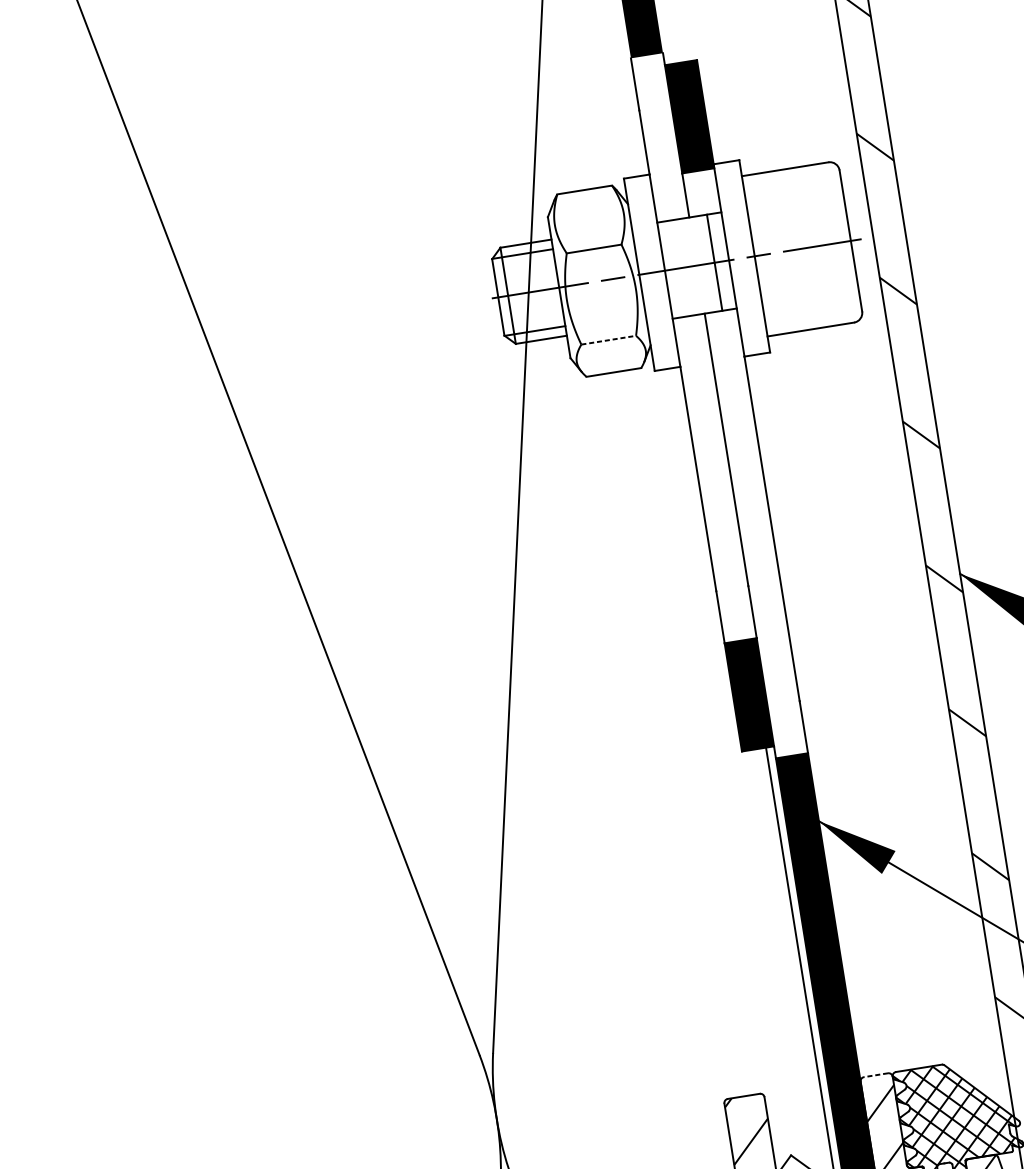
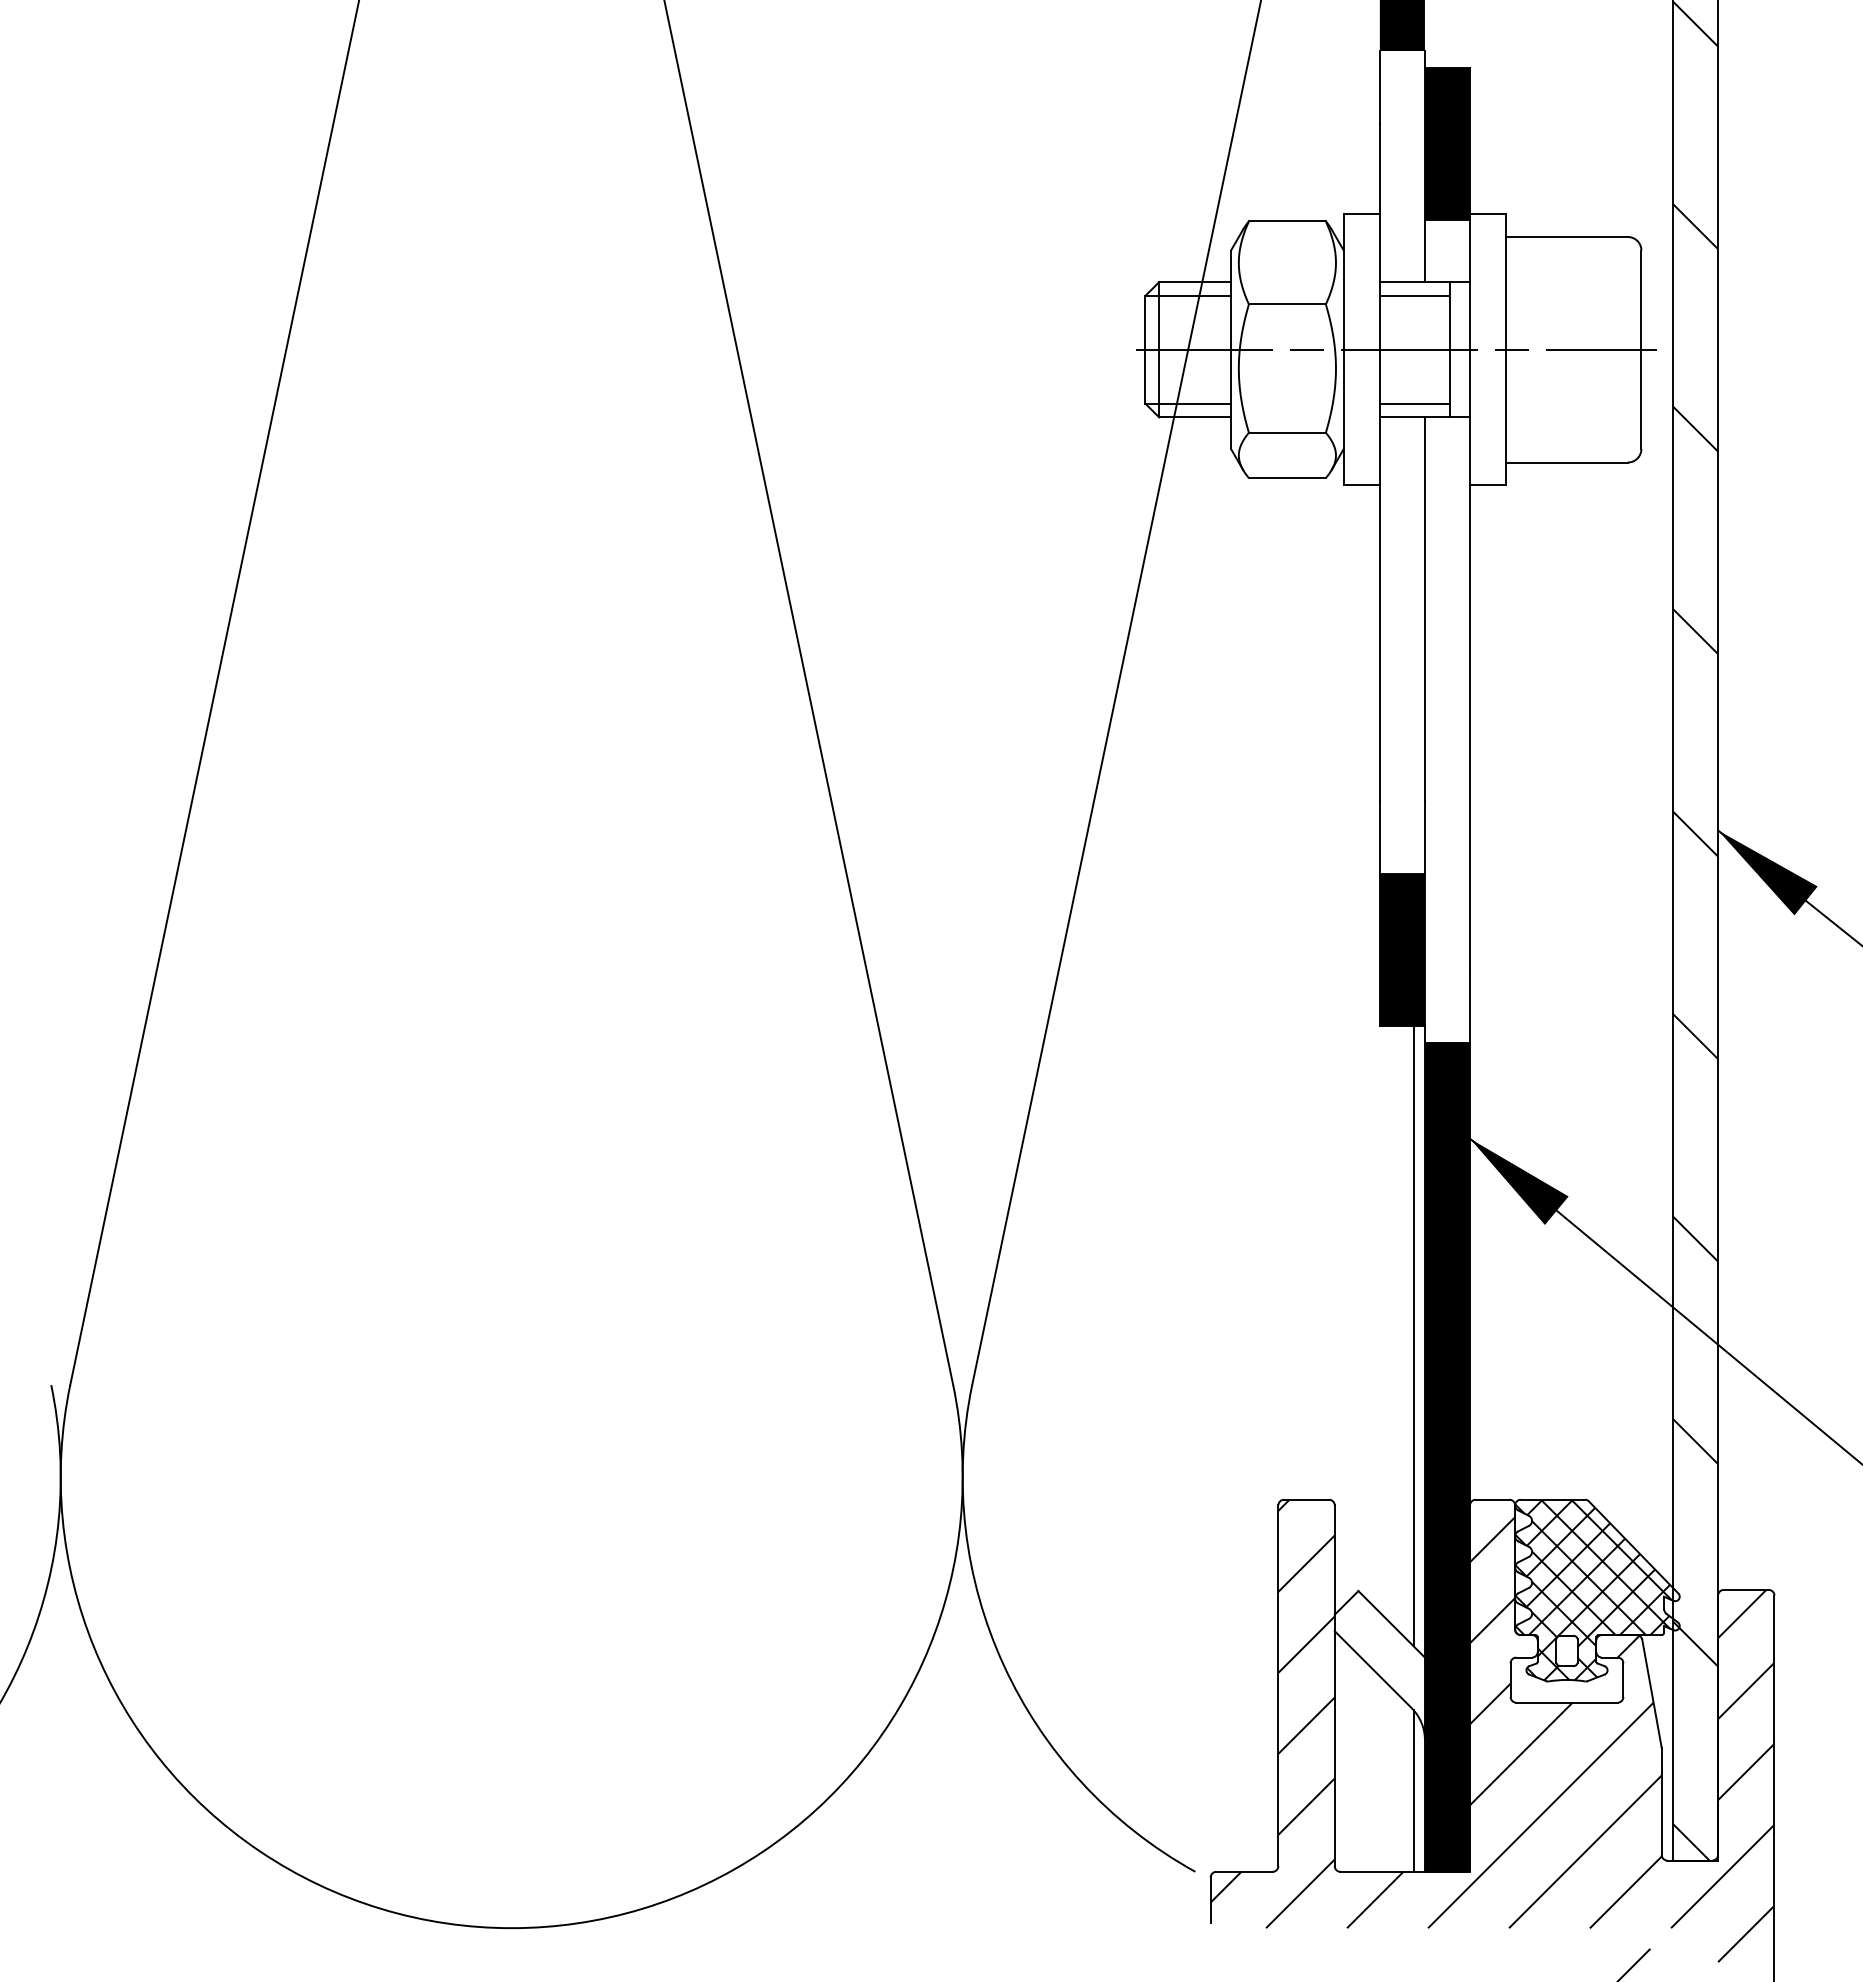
line: (683, 228) -> (1414, 295), added
line: (695, 304) -> (1414, 403), added
line: (608, 340) -> (1287, 432), dashed -> solid
line: (875, 1075) -> (1492, 1499), dashed -> solid

